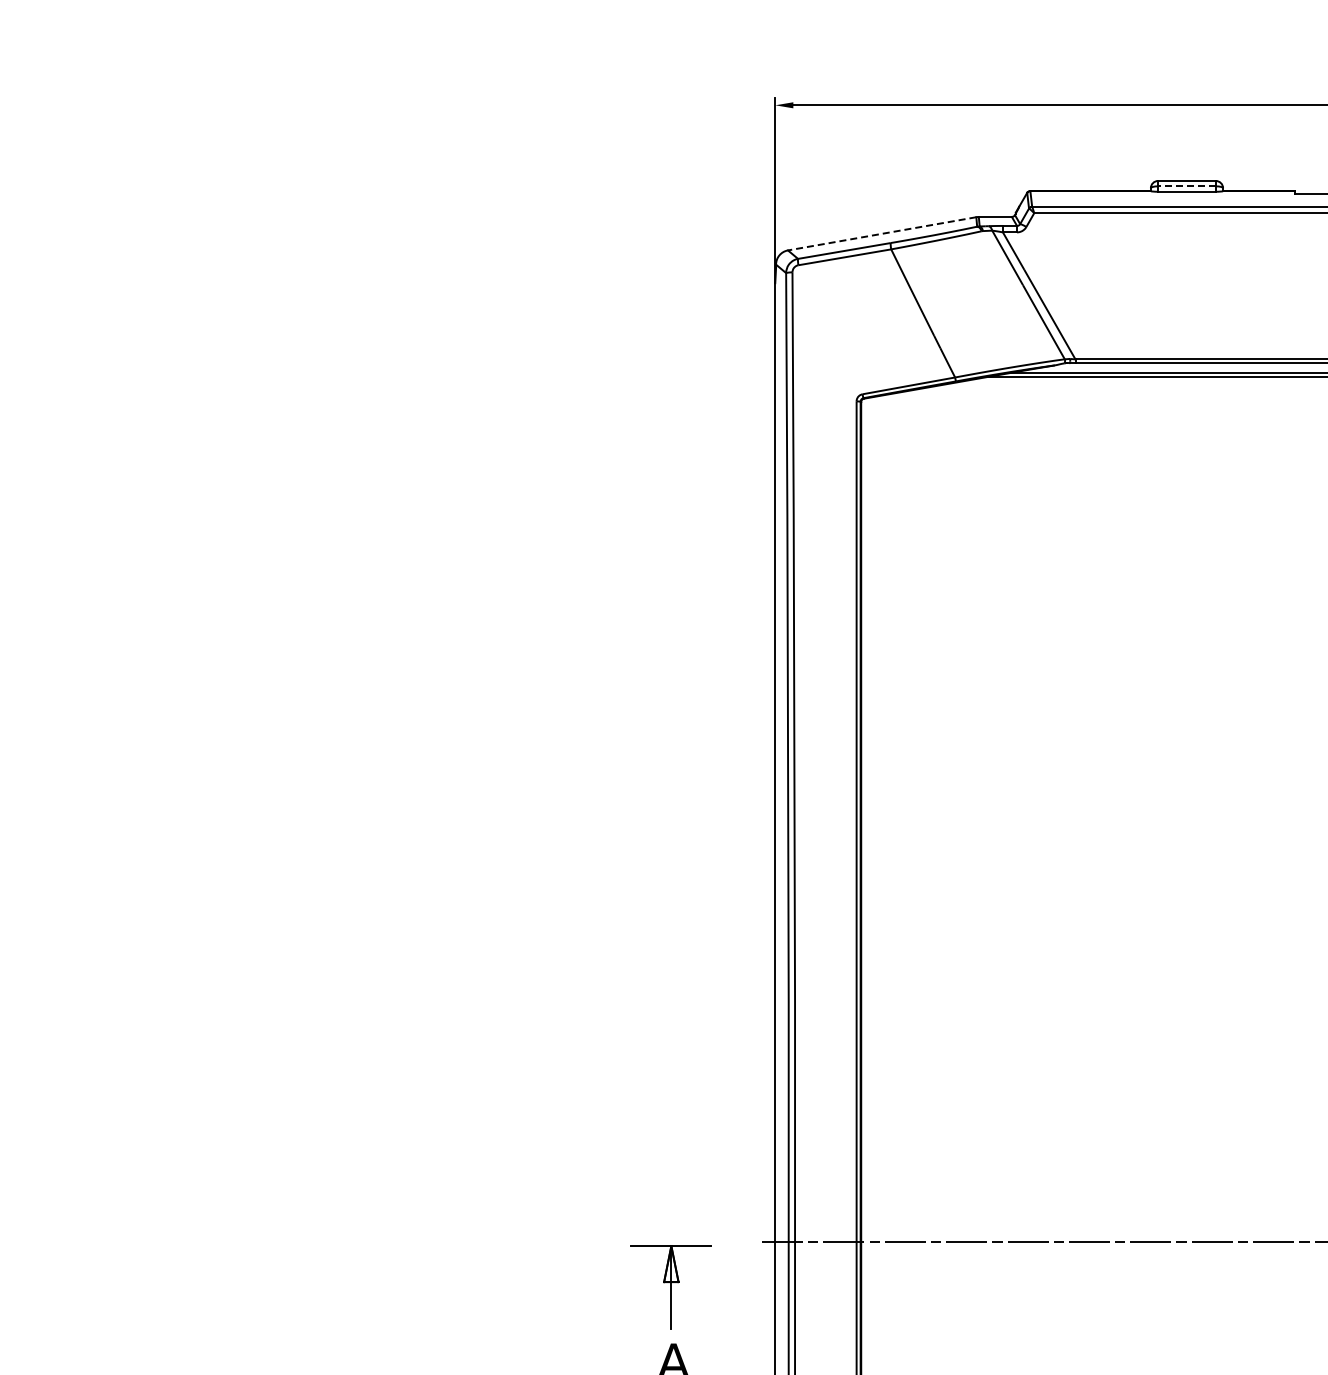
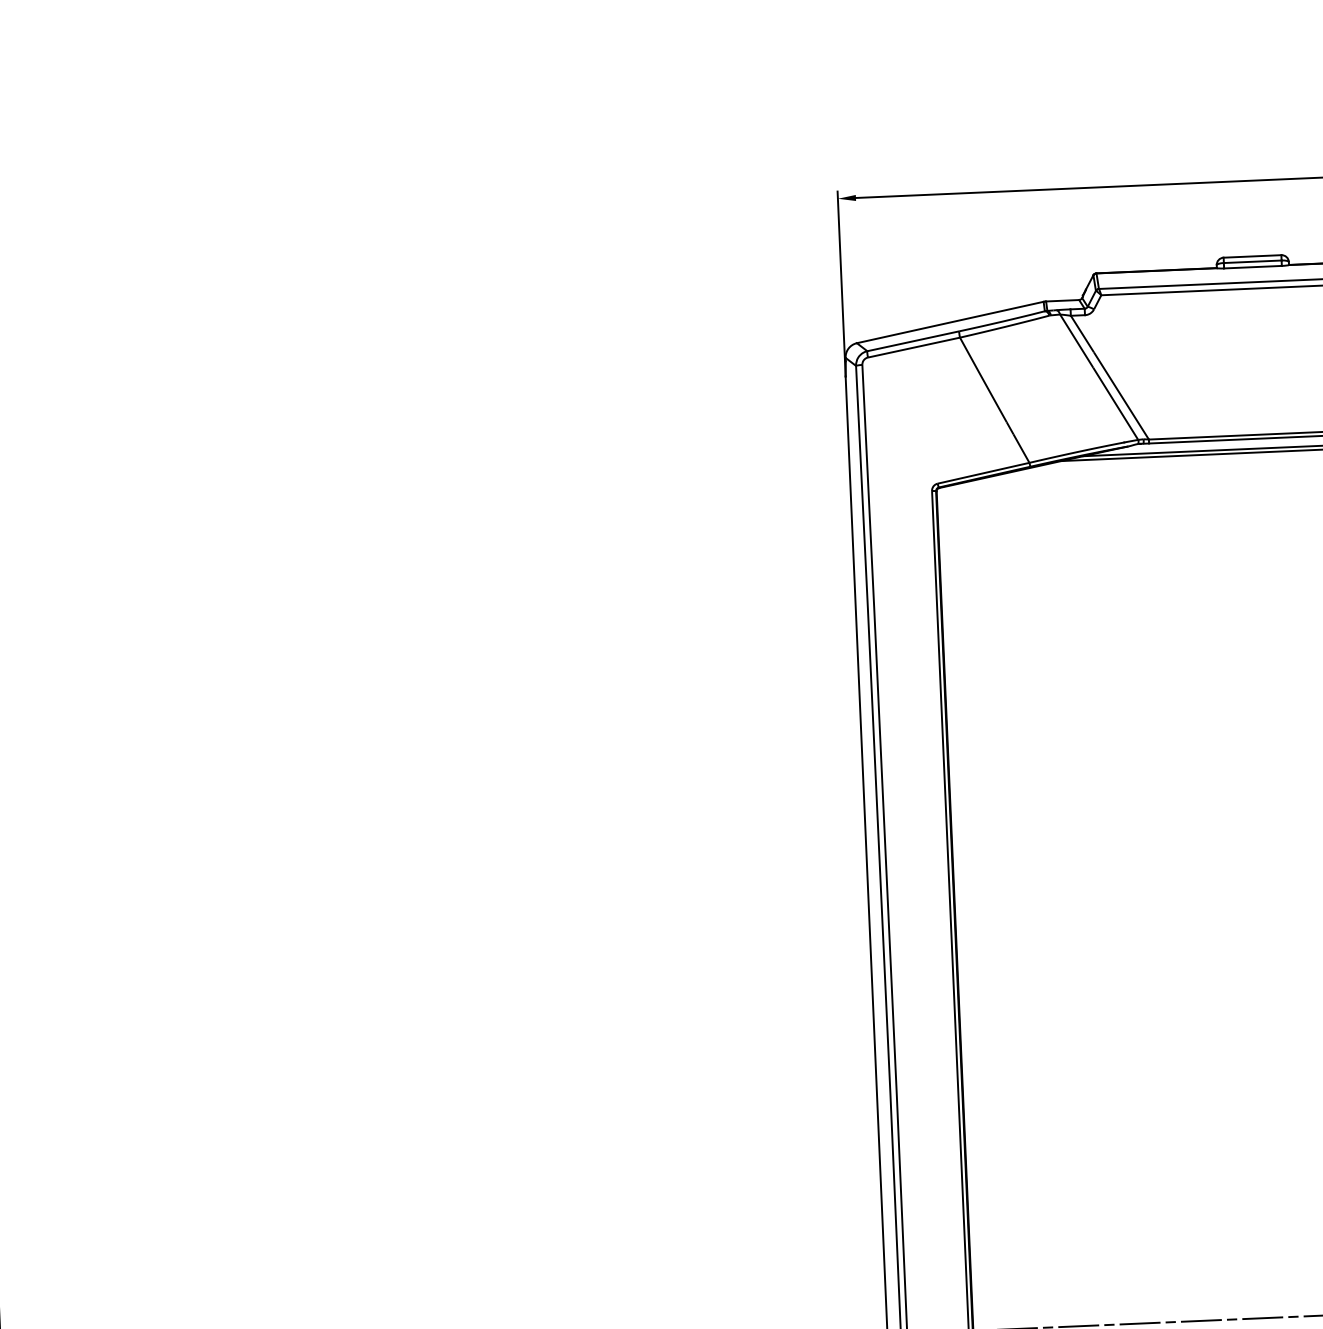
line: (1186, 186) -> (1252, 261), dashed -> solid
line: (882, 233) -> (950, 322), dashed -> solid

